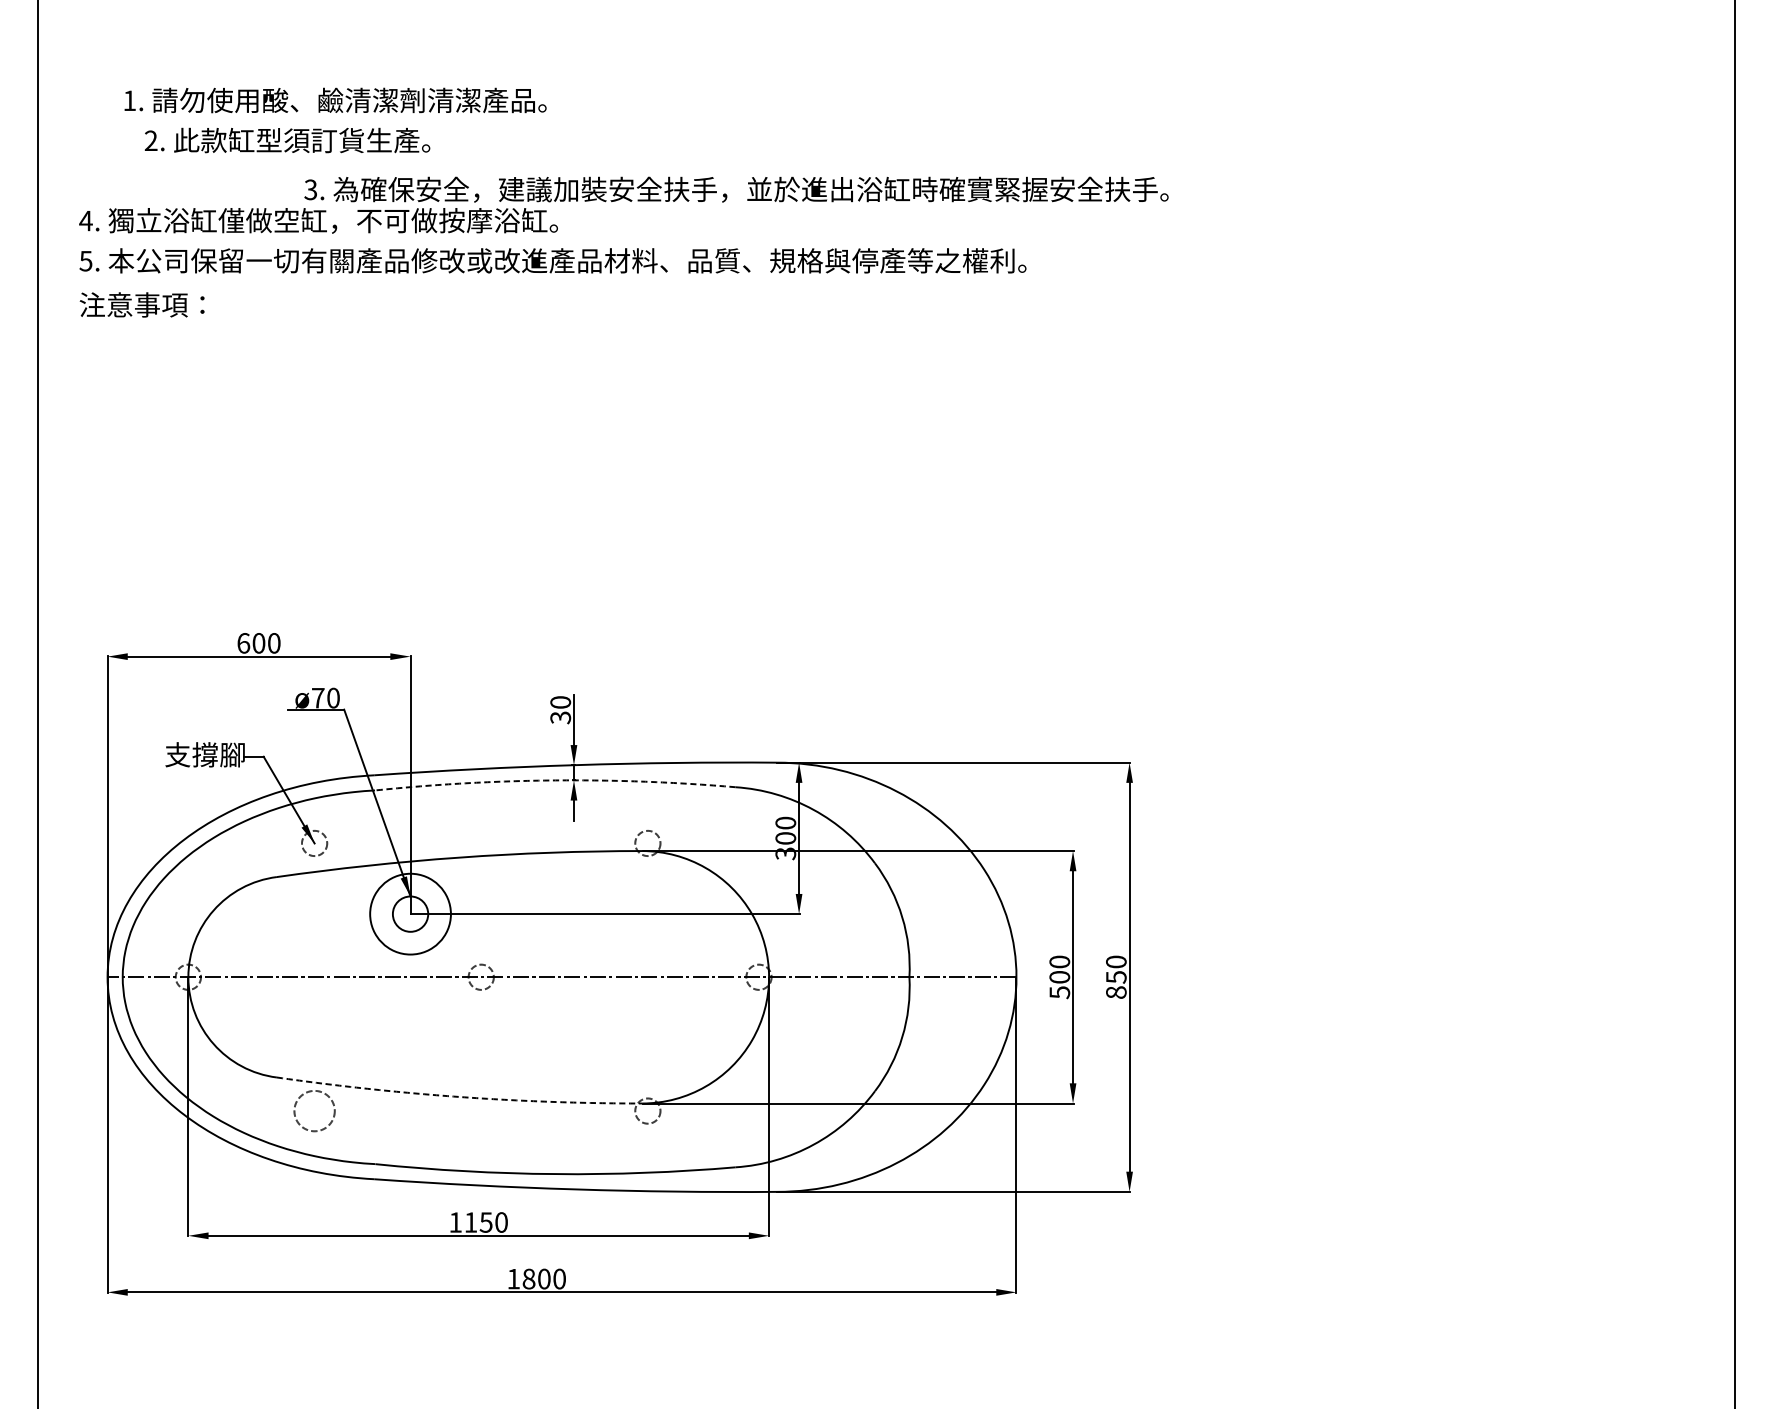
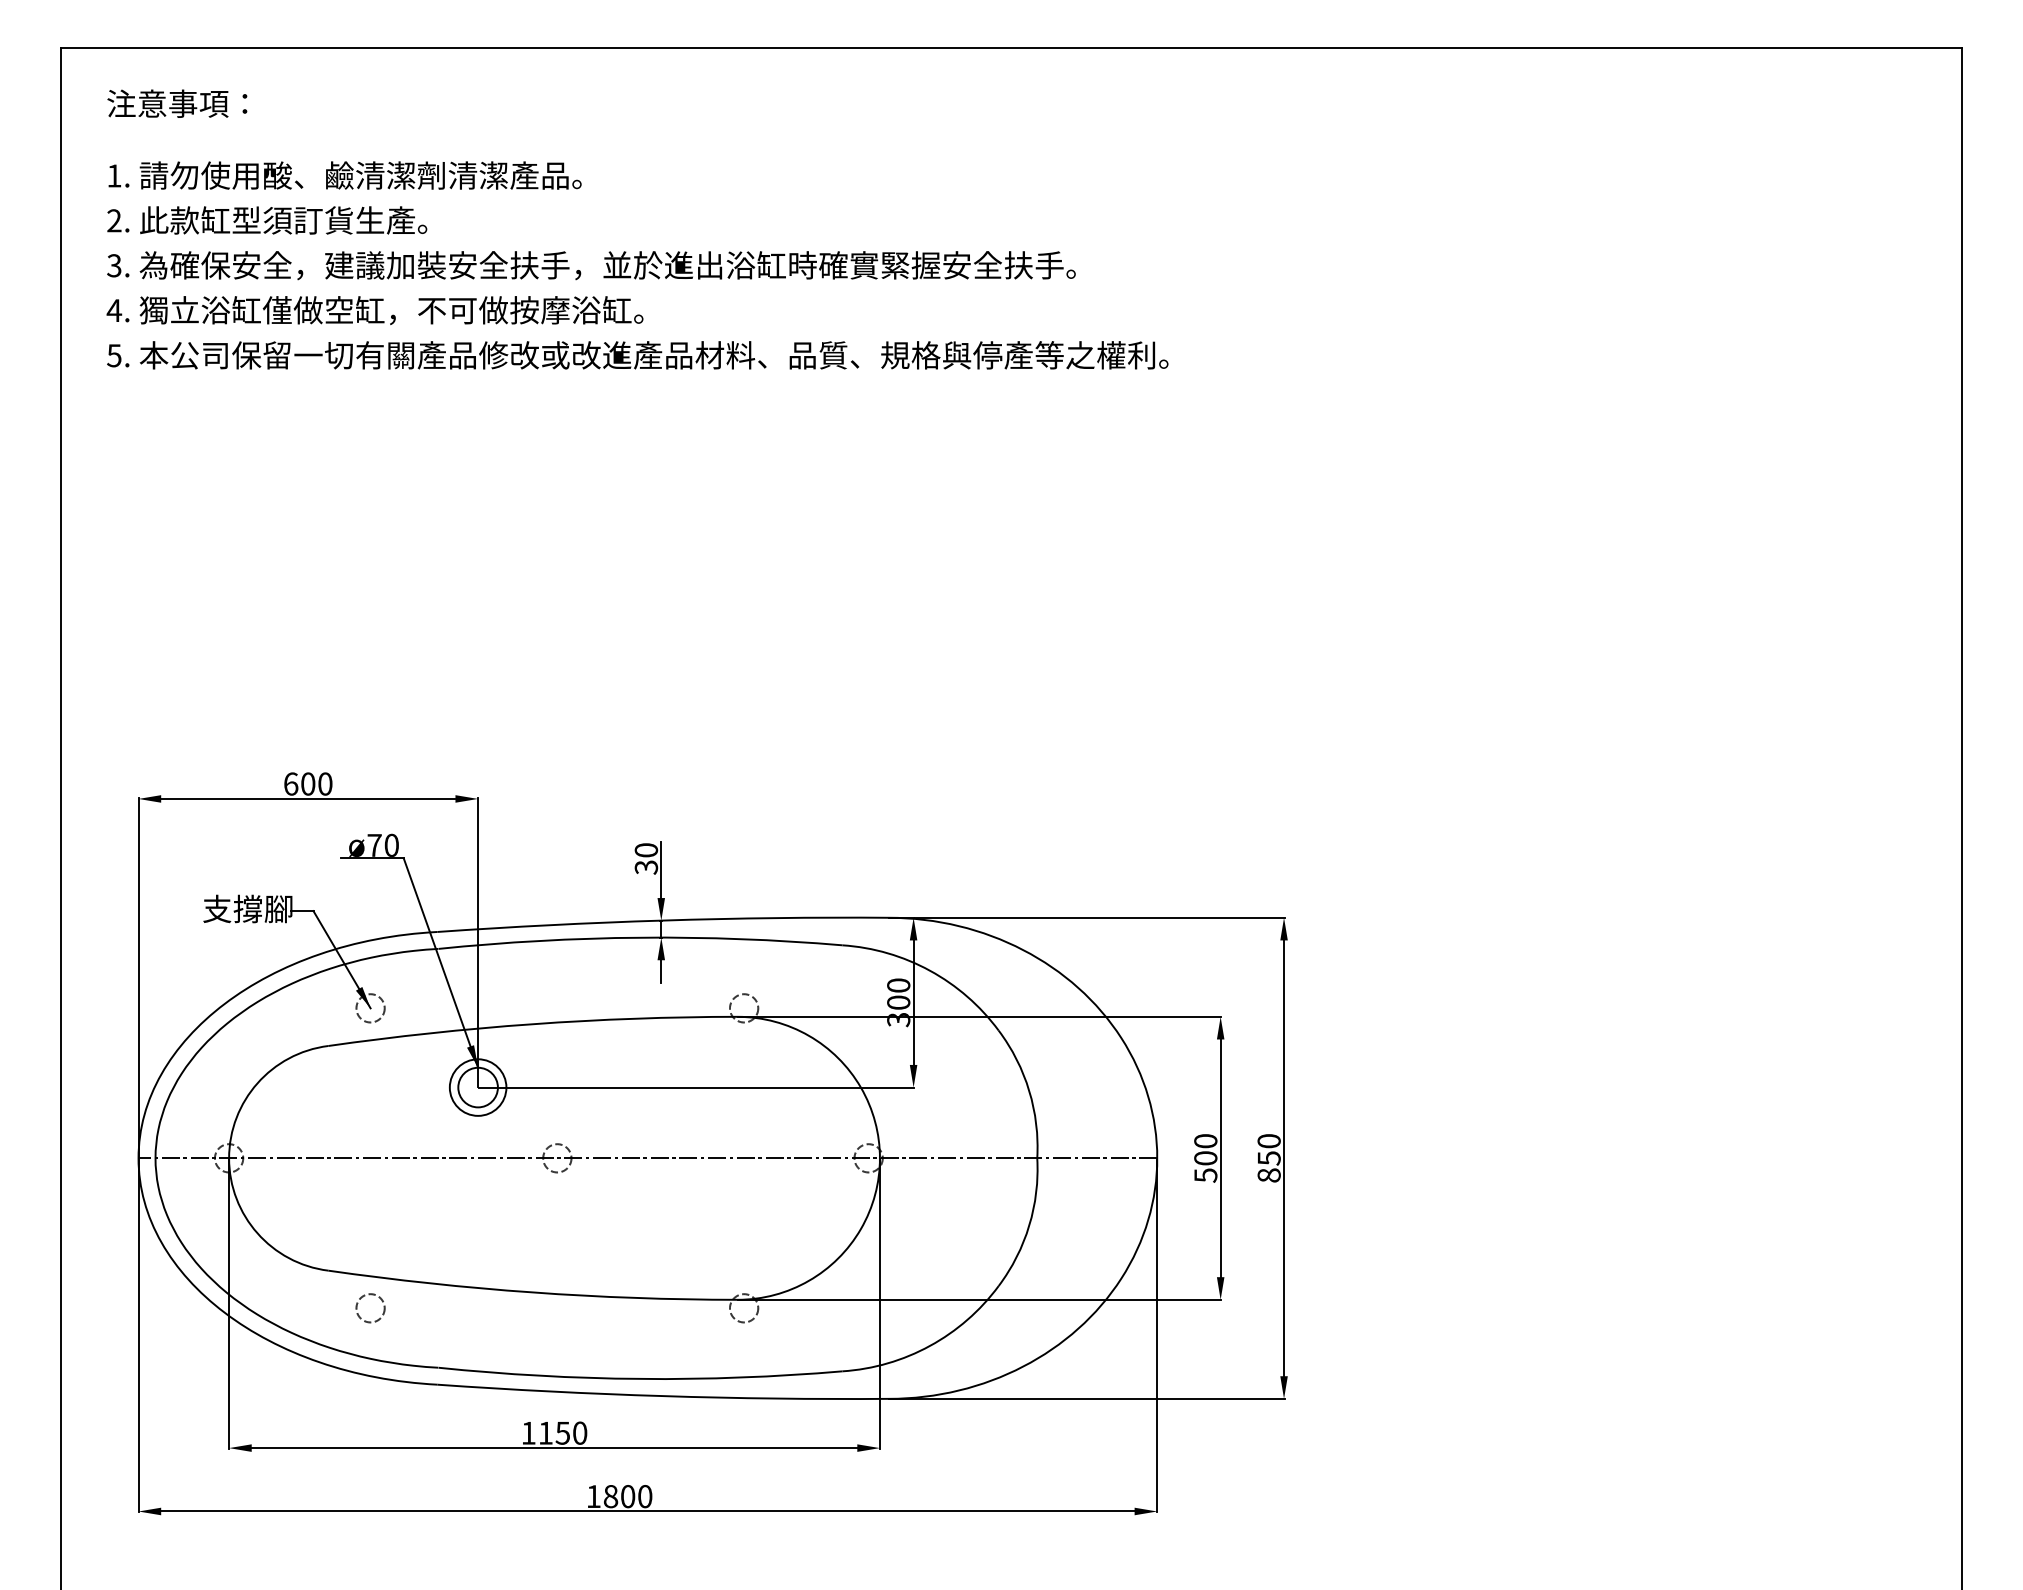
text: (335, 100) -> (344, 175), moved
text: (287, 140) -> (267, 220), moved
text: (736, 189) -> (591, 265), moved
text: (142, 304) -> (177, 103), moved
arc: (555, 780) -> (640, 937), dashed -> solid
circle: (409, 914) -> (477, 1087), size x0.62
arc: (459, 1096) -> (532, 1292), dashed -> solid
circle: (314, 1111) -> (370, 1308), size x0.62

